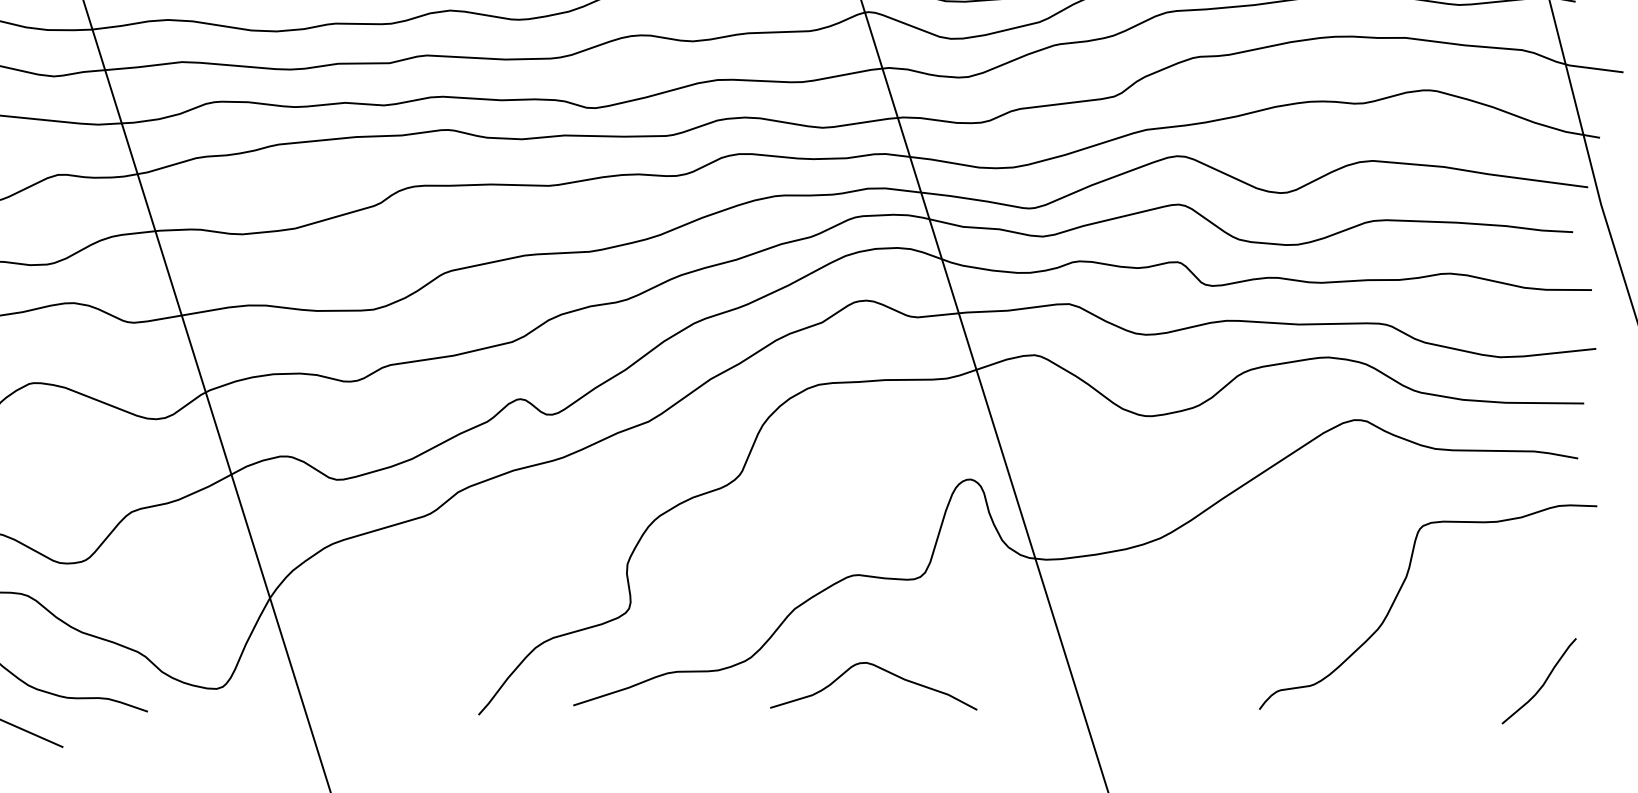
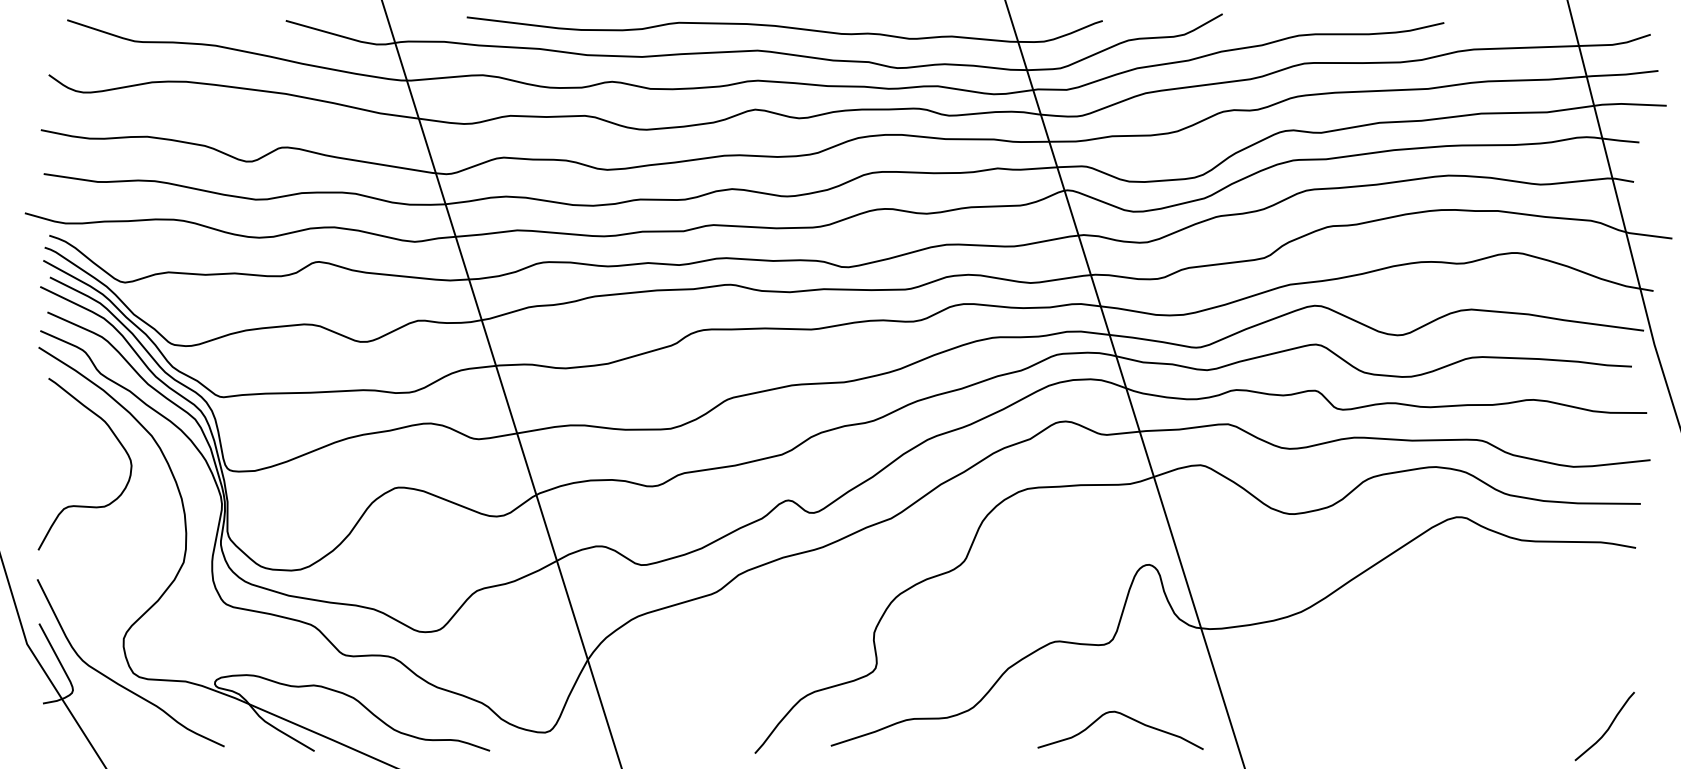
curve: (1400, 592) -> (1493, 655), removed
curve: (881, 670) -> (1126, 717), moved

